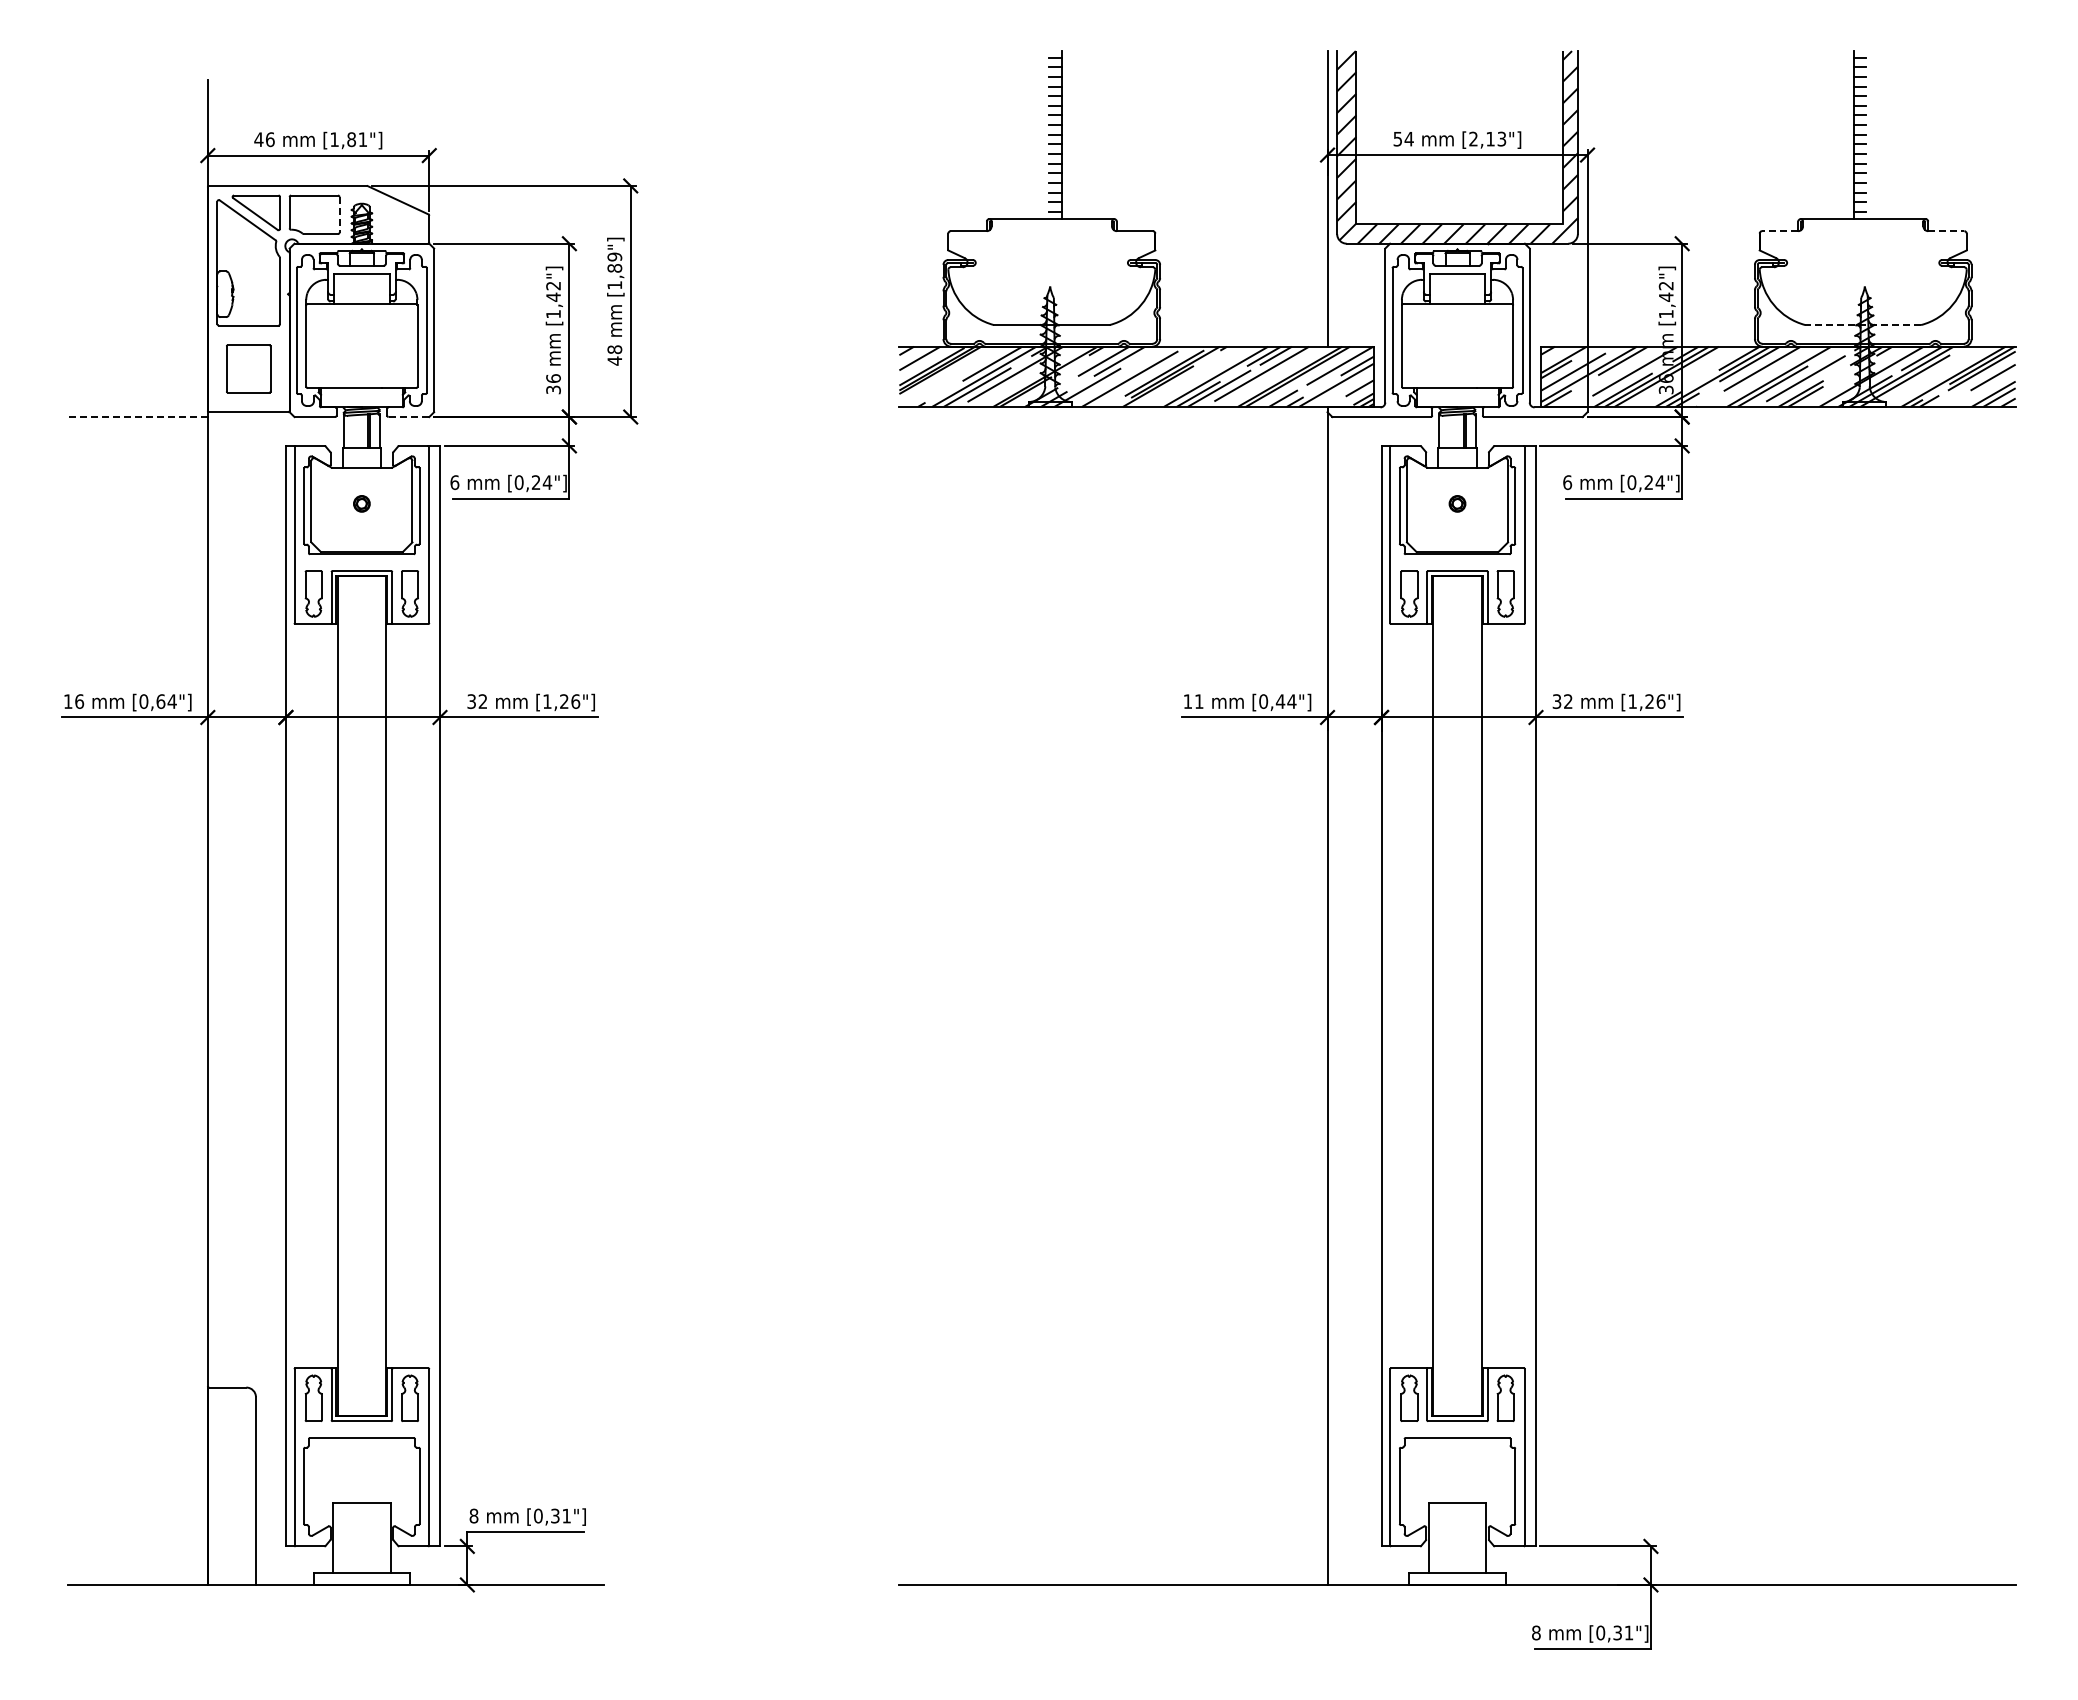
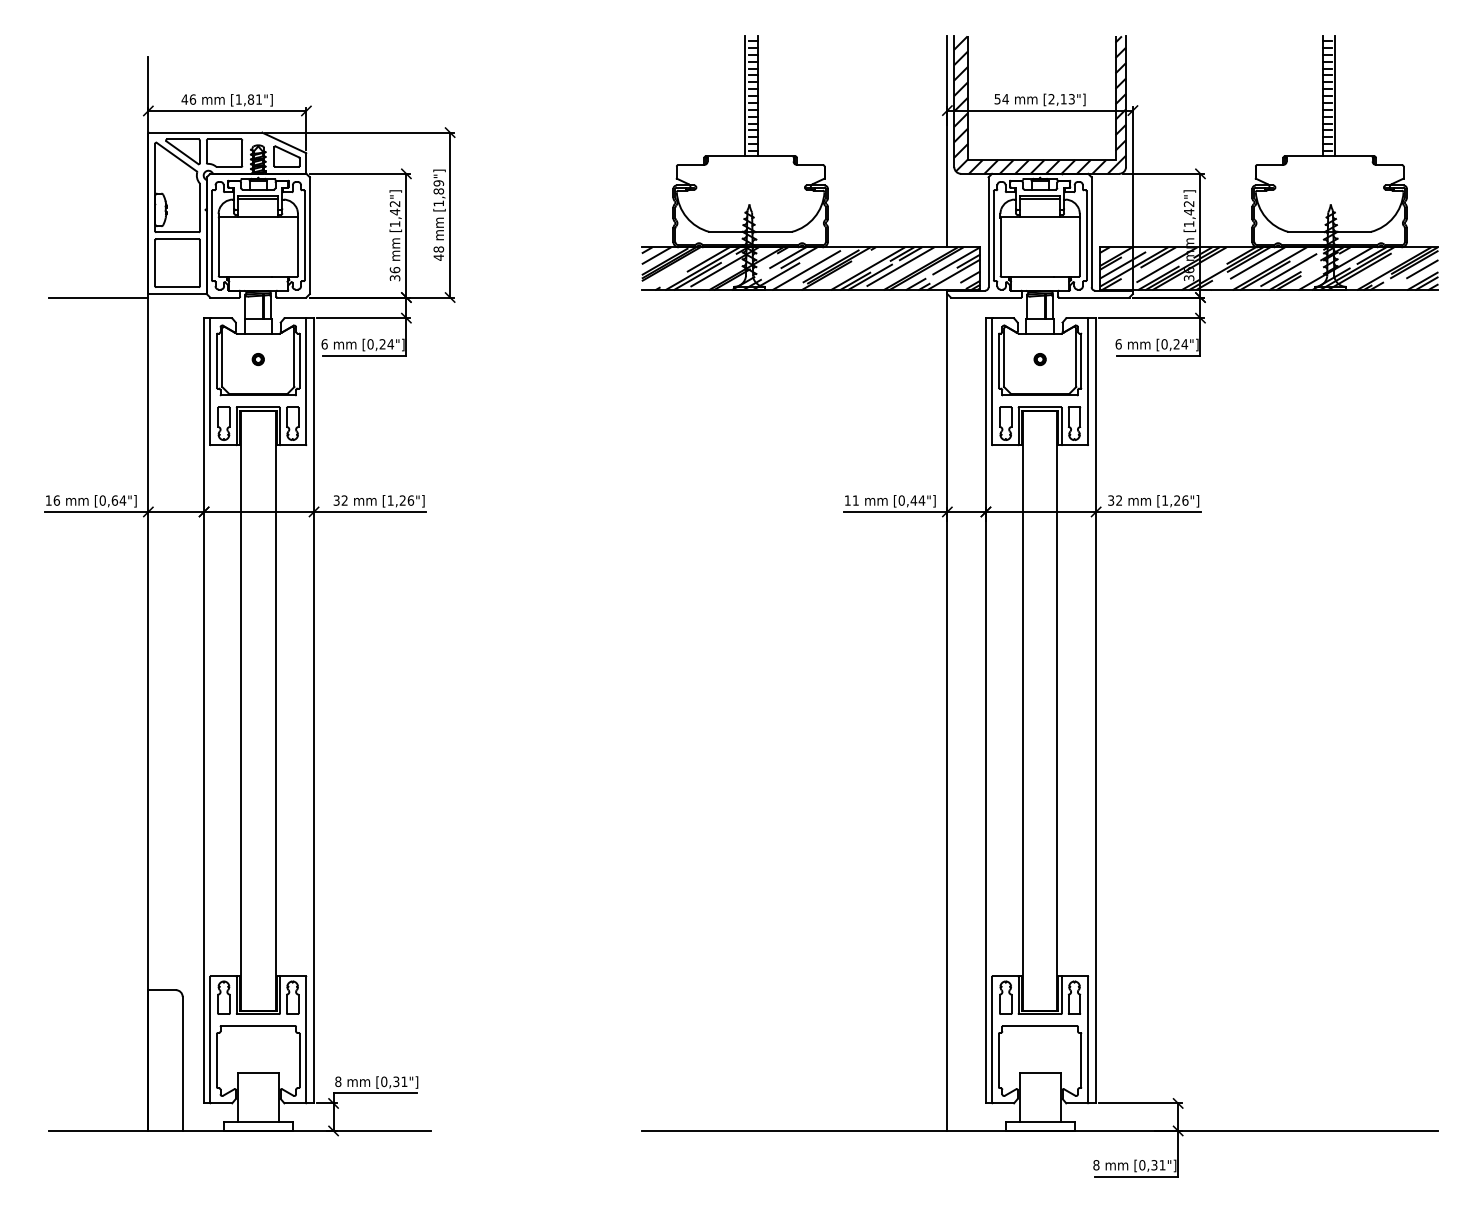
line: (1043, 135) -> (744, 96), added
line: (1871, 135) -> (1335, 96), added
line: (339, 214) -> (242, 153), dashed -> solid
part: (401, 219) -> (286, 156), added
line: (1779, 231) -> (1269, 165), dashed -> solid
line: (1946, 231) -> (1389, 165), dashed -> solid
line: (361, 278) -> (258, 198), added
line: (1457, 278) -> (1040, 198), added
line: (1863, 325) -> (1329, 232), dashed -> solid
part: (248, 368) -> (177, 262), size x1.43
line: (138, 417) -> (98, 297), dashed -> solid
line: (409, 417) -> (292, 297), dashed -> solid

